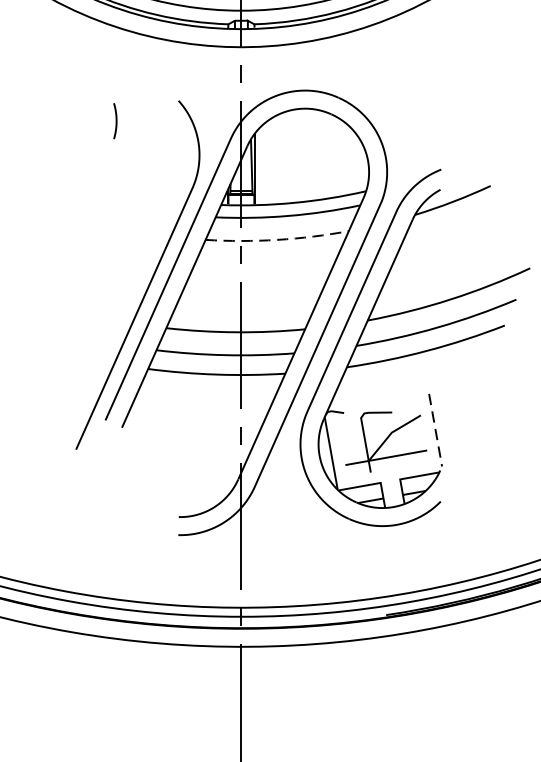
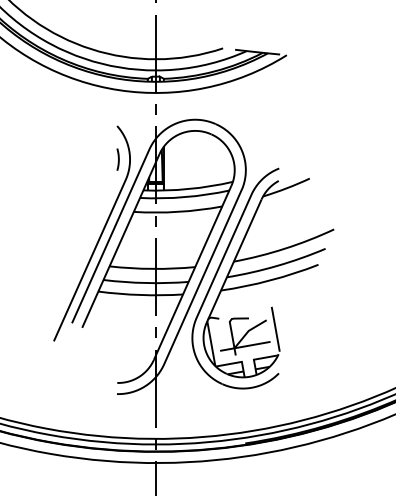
line: (115, 120) -> (118, 159), moved
arc: (278, 239) -> (178, 211), dashed -> solid
line: (435, 430) -> (275, 329), dashed -> solid

